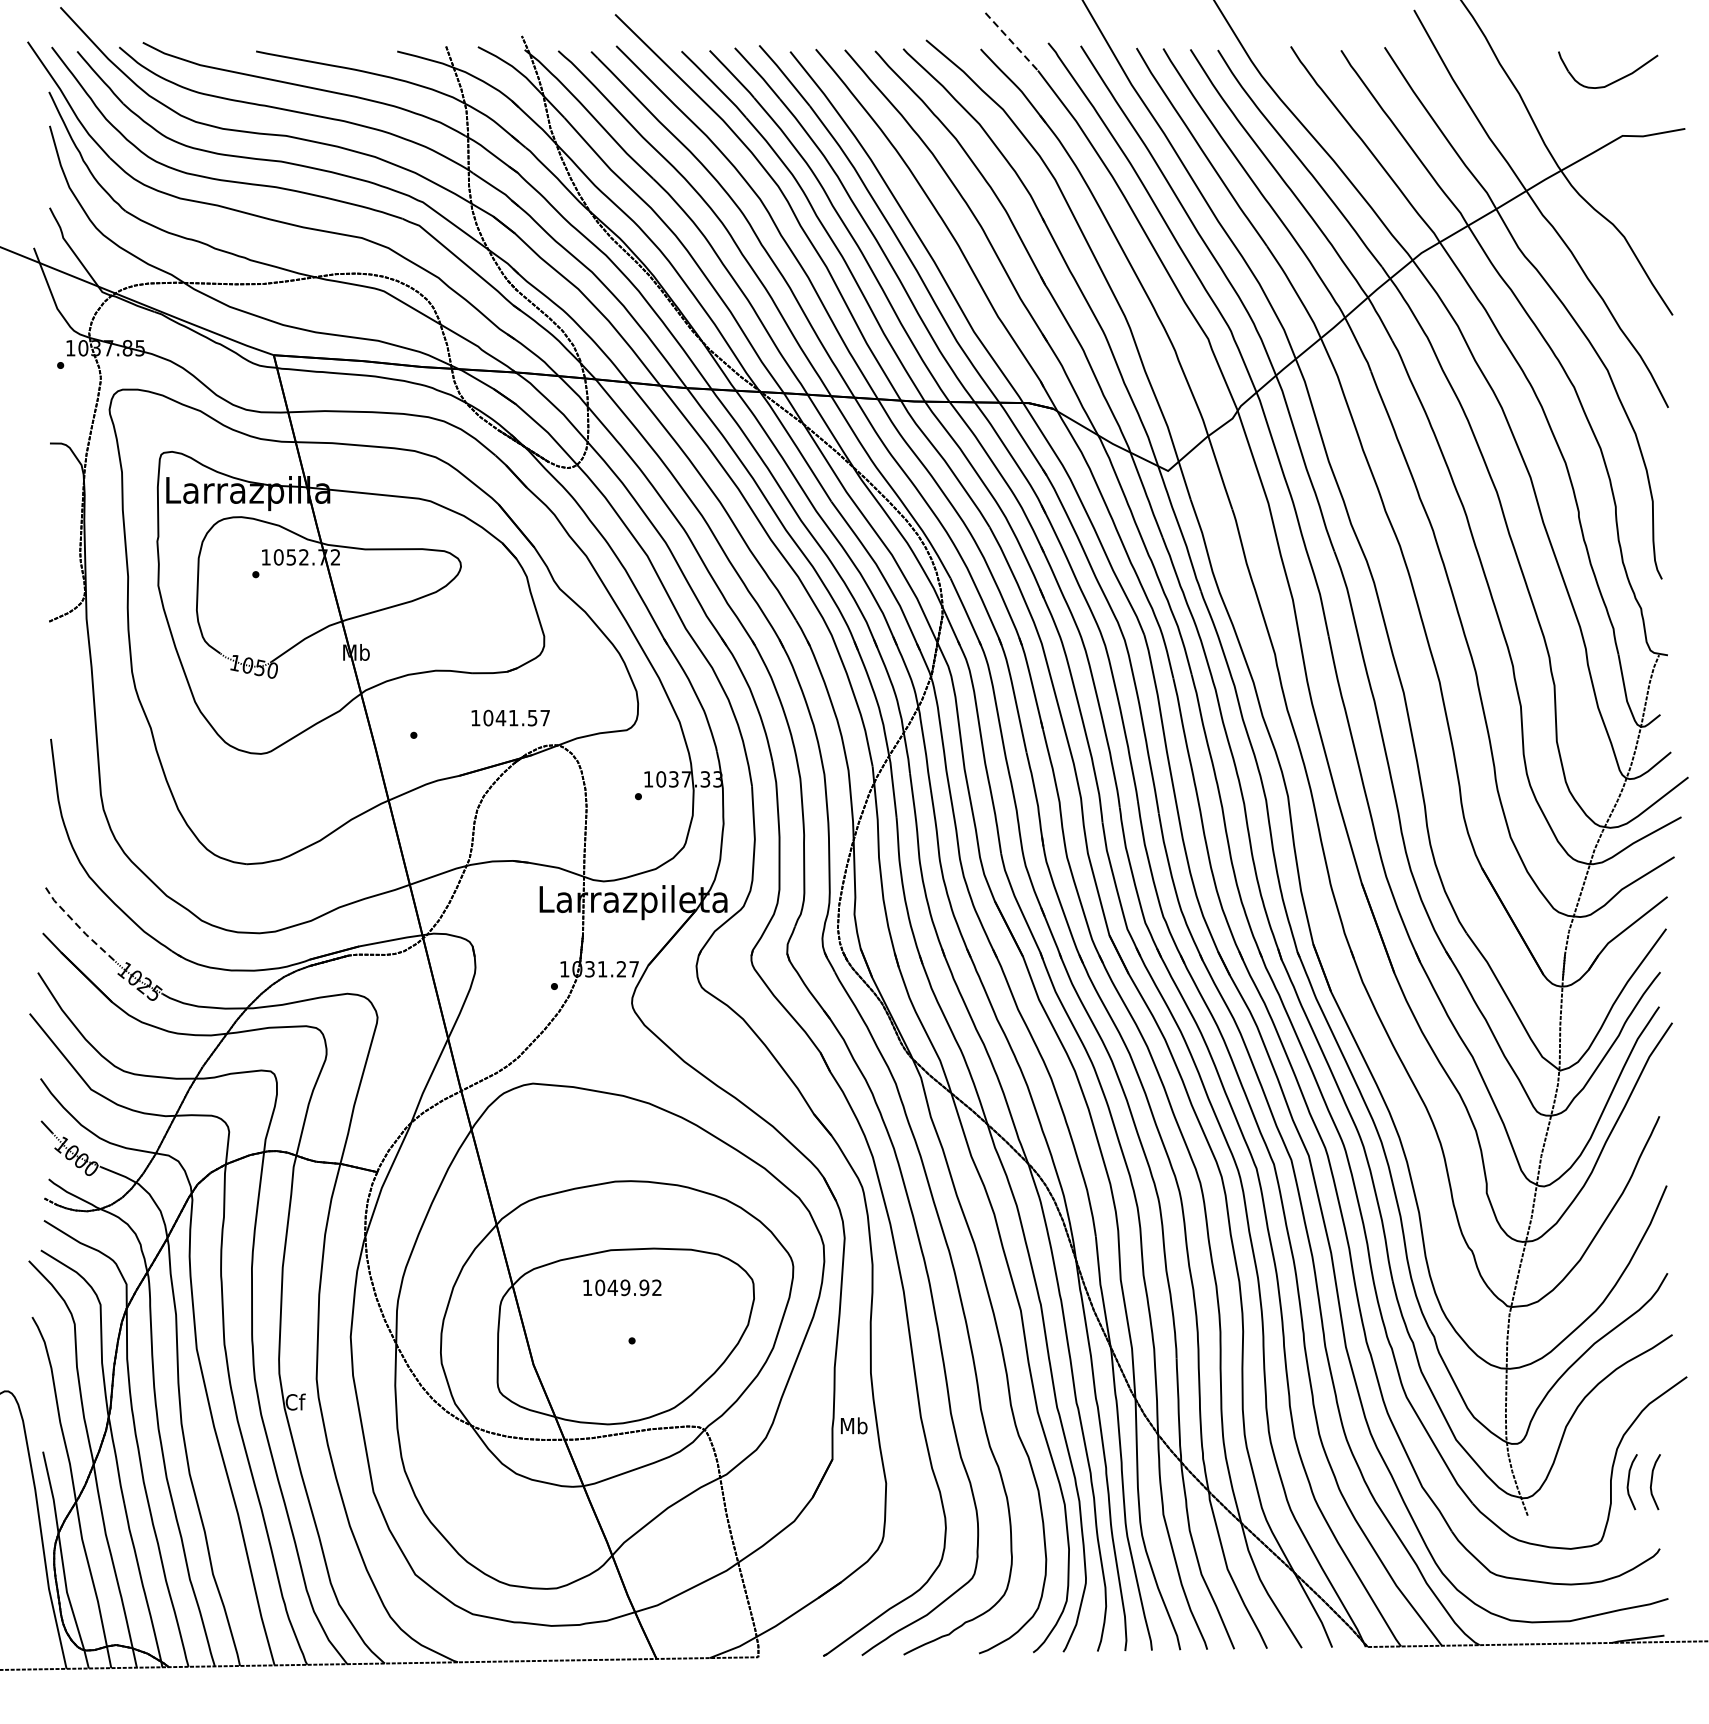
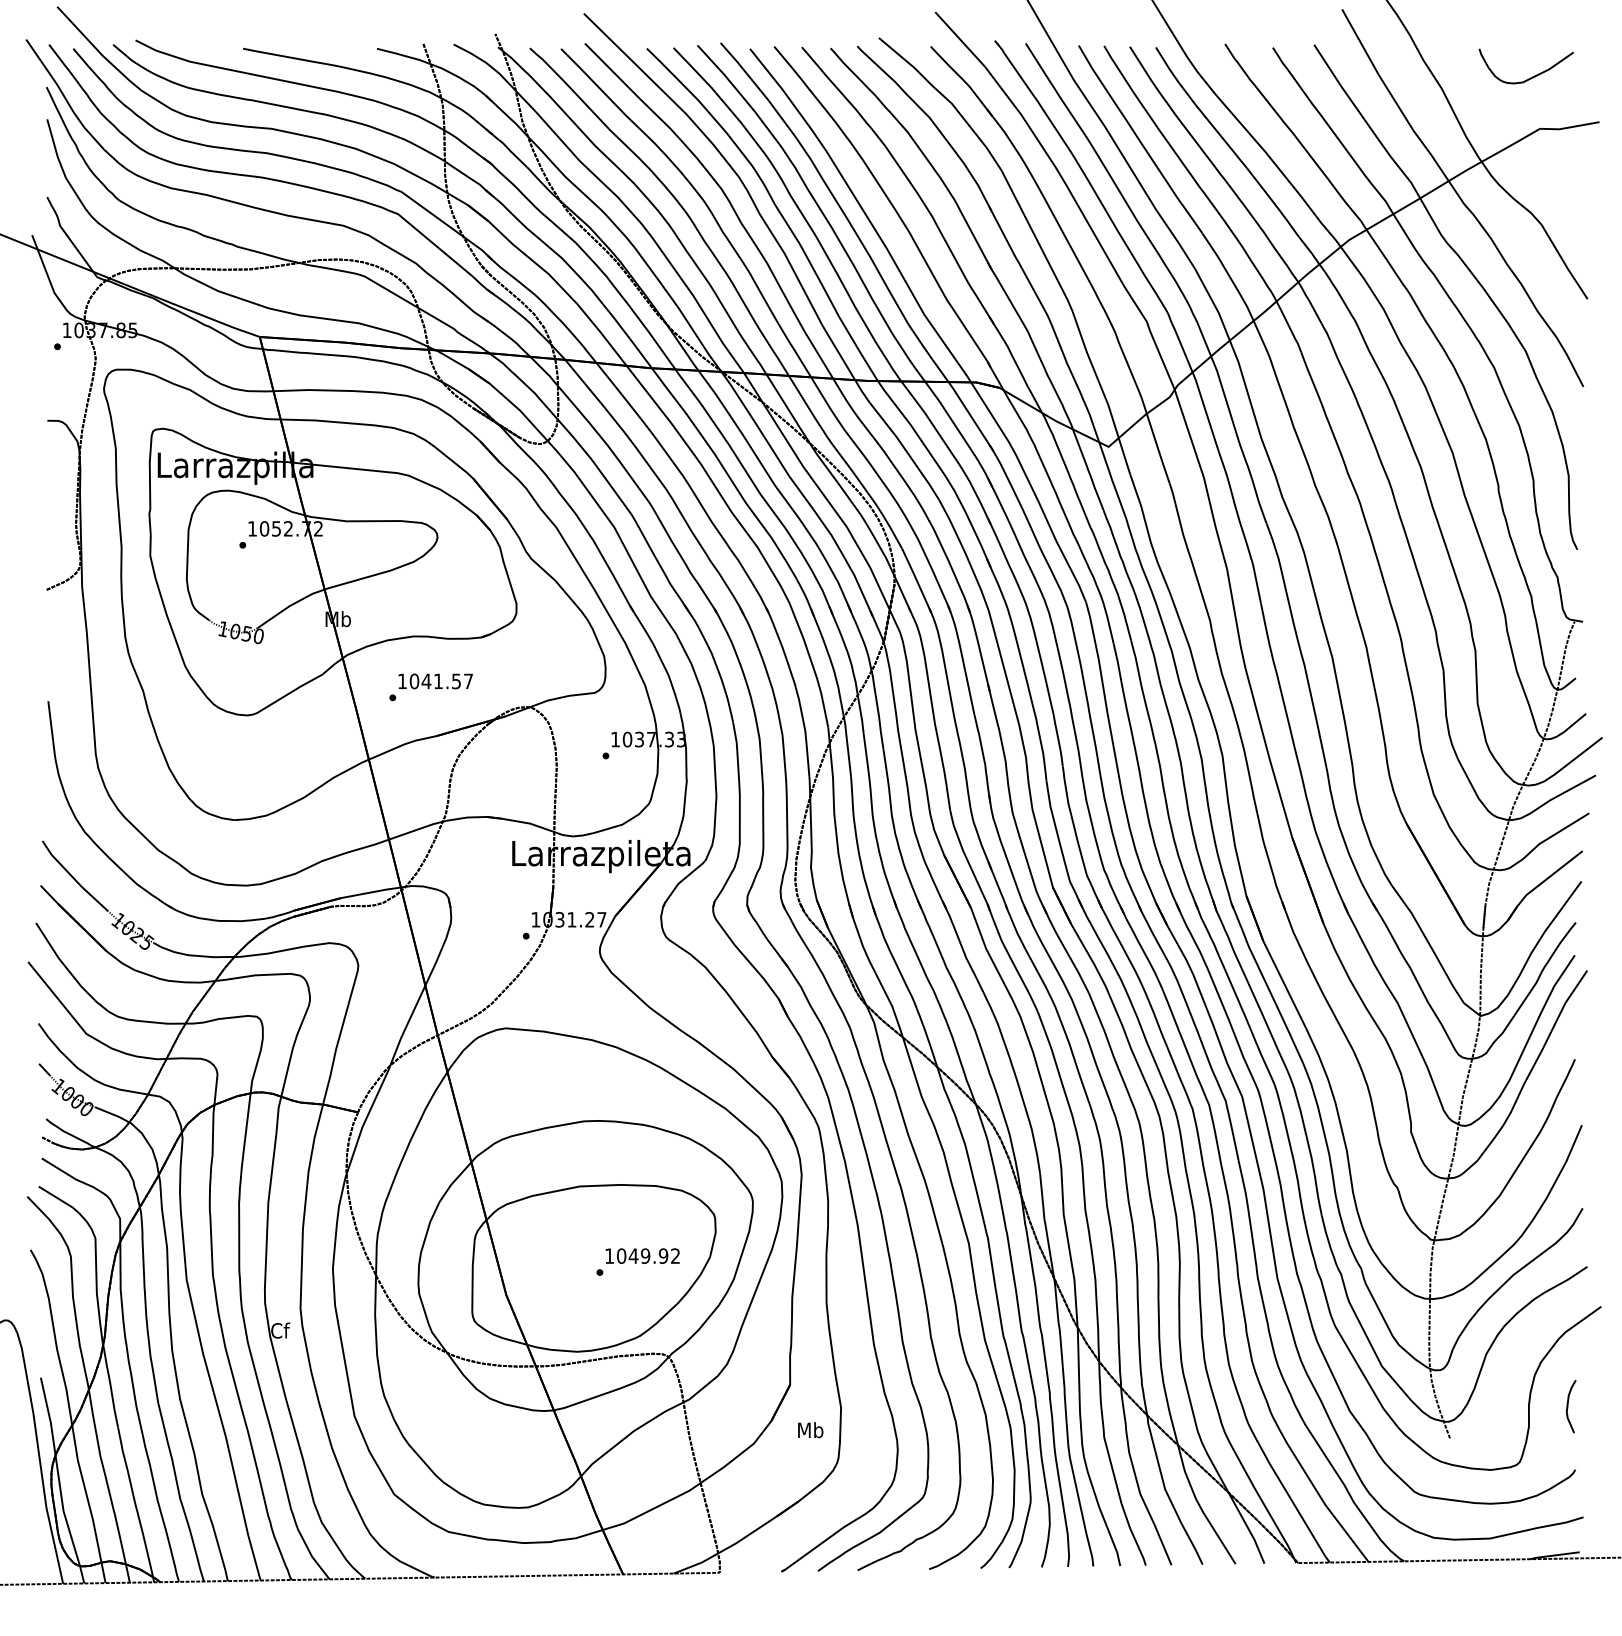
line: (1012, 41) -> (960, 39), dashed -> solid
text: (510, 718) -> (435, 681), moved
line: (77, 924) -> (73, 877), dashed -> solid
text: (622, 1287) -> (642, 1255), moved
text: (853, 1426) -> (810, 1430), moved
curve: (1629, 1482) -> (1546, 1406), removed

